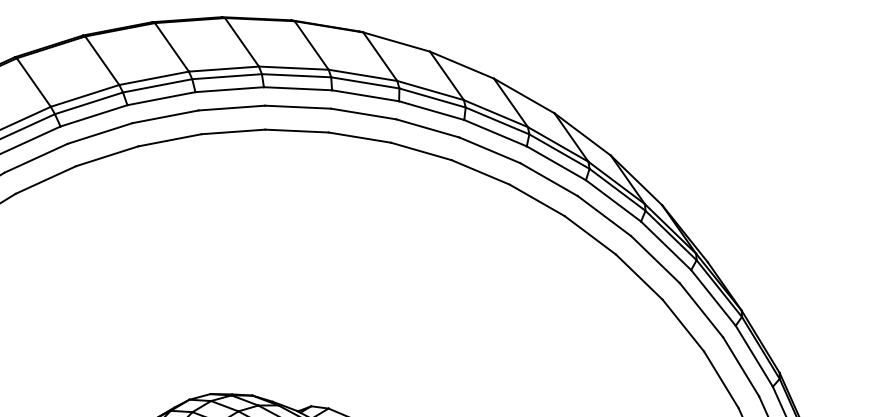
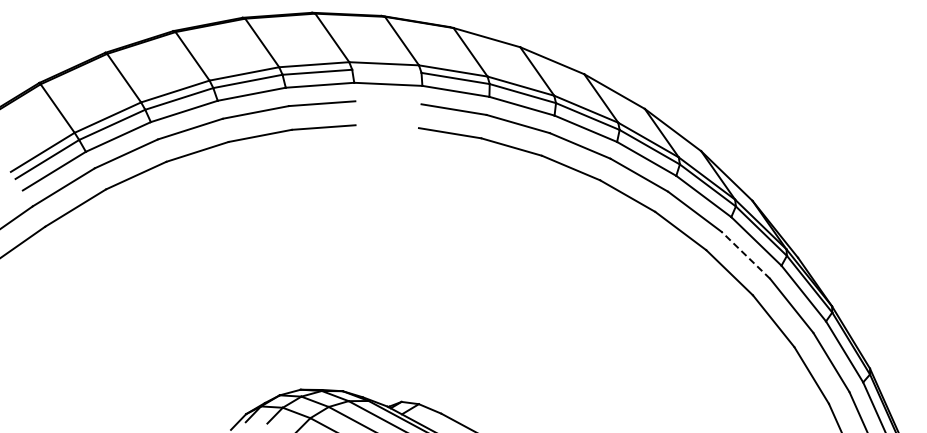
line: (296, 74) -> (386, 70), removed
line: (298, 106) -> (388, 102), removed
line: (296, 130) -> (386, 126), removed
line: (655, 259) -> (745, 255), solid -> dashed

